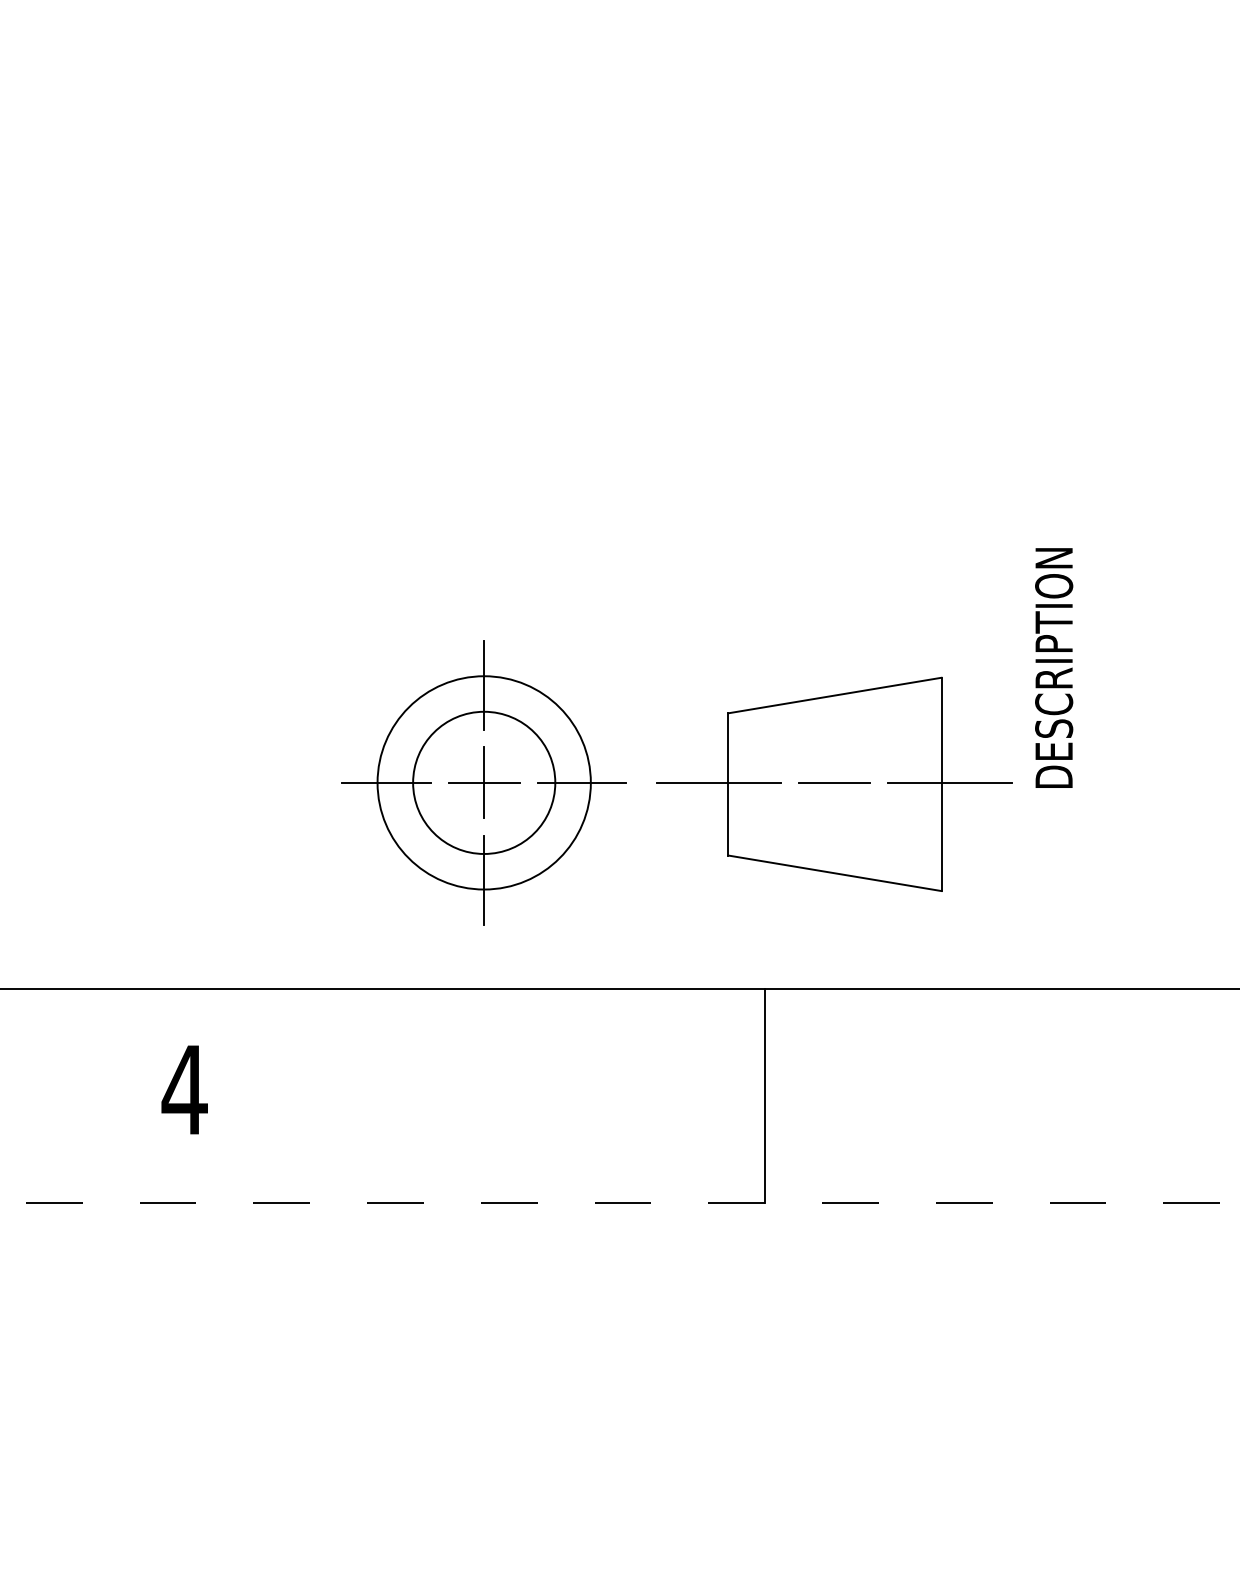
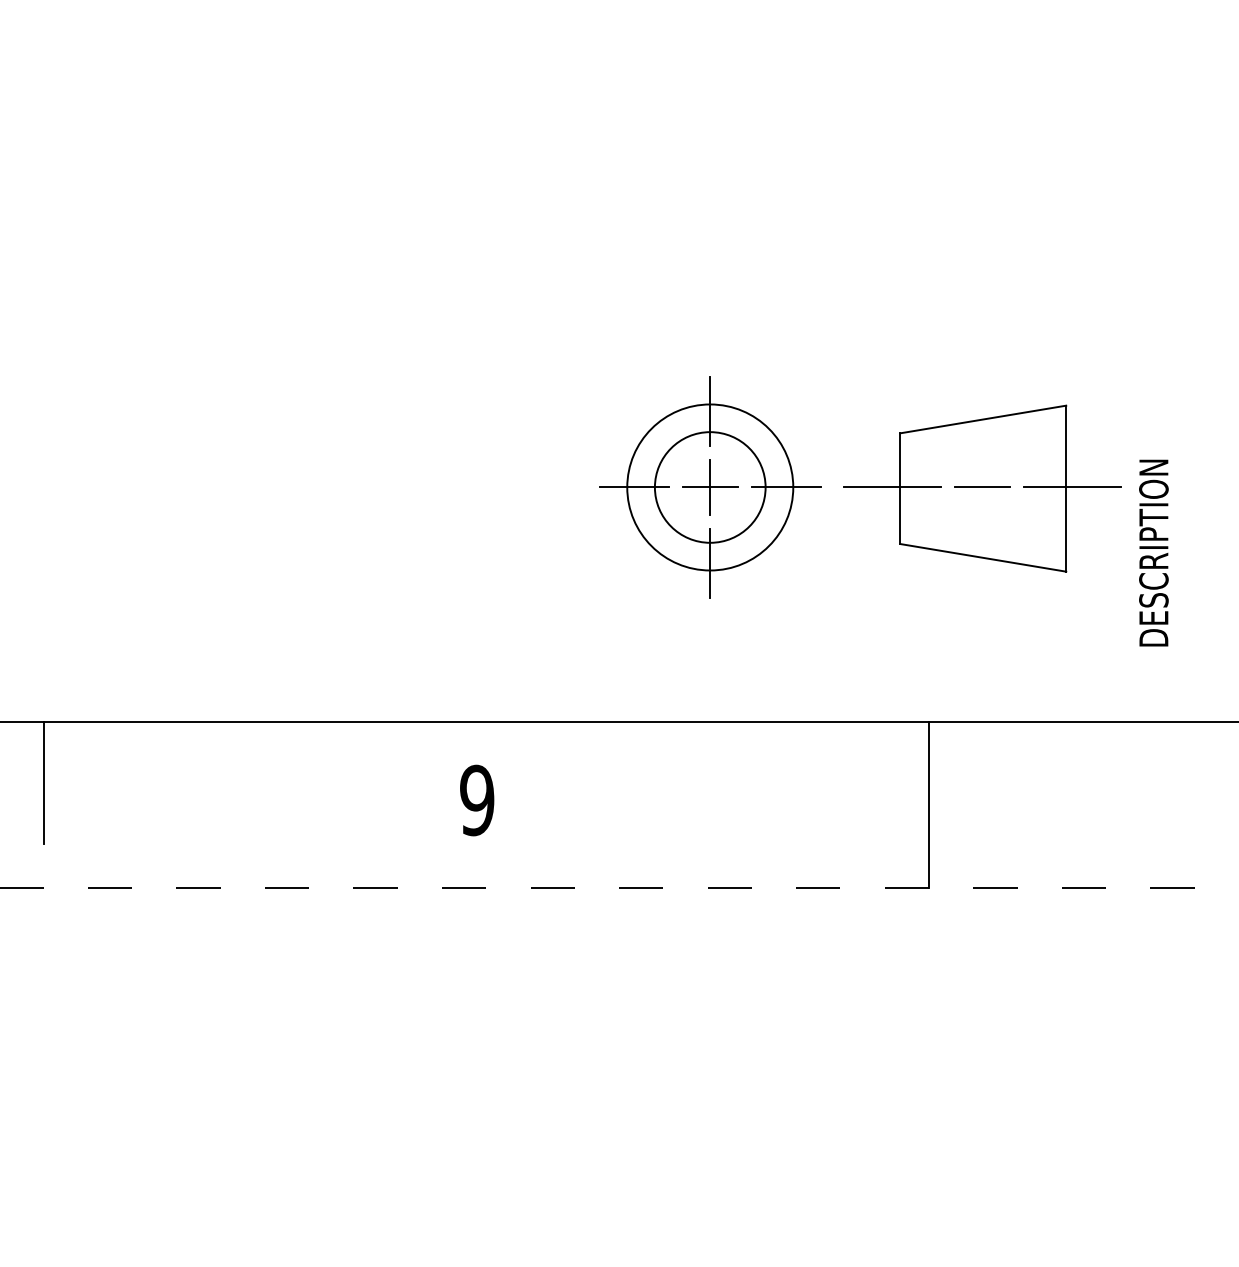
text: (1053, 667) -> (1153, 552), moved
part: (677, 782) -> (860, 487), moved
text: (185, 1089) -> (477, 800), 4 -> 9

